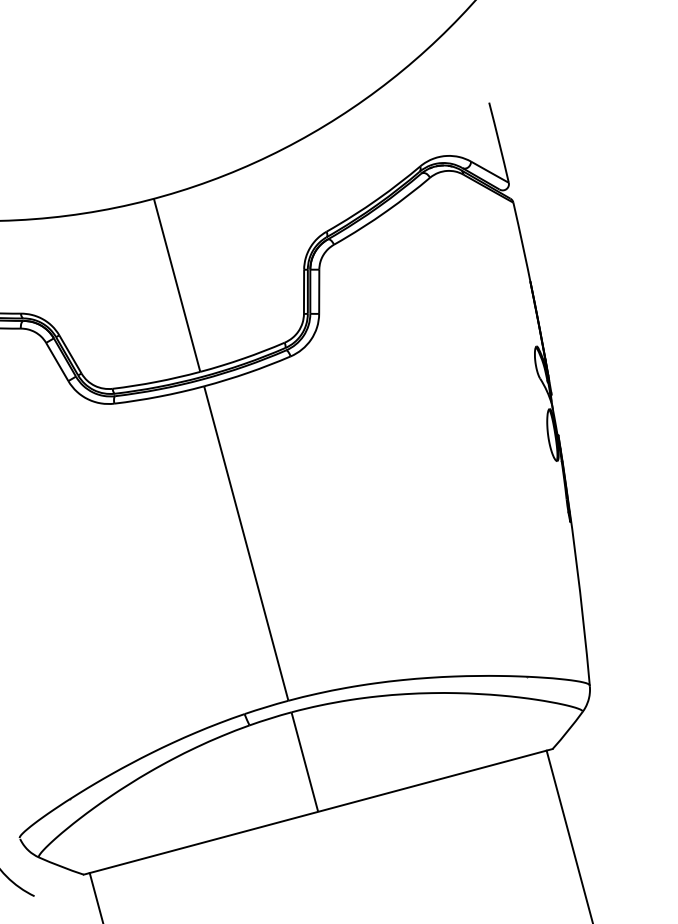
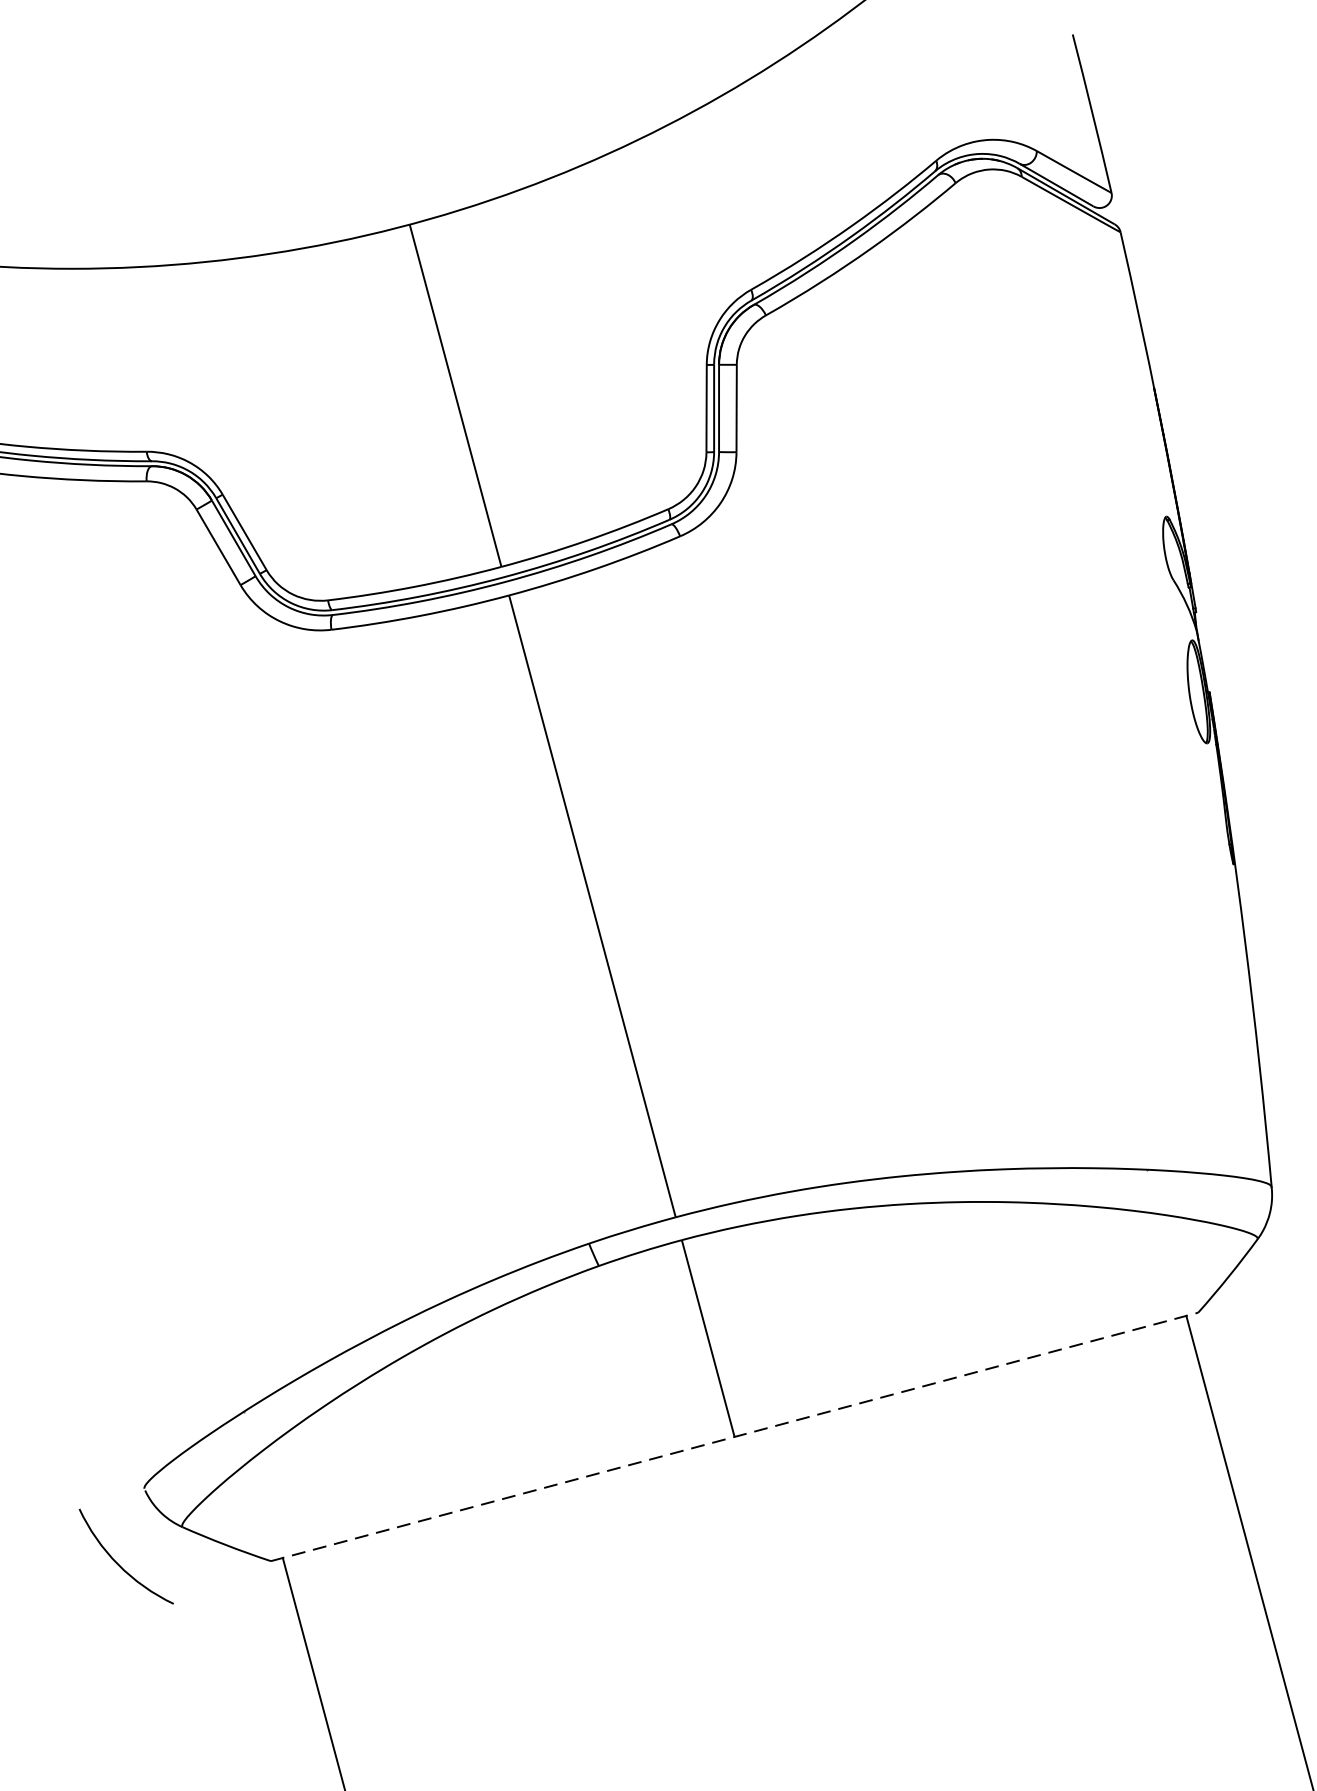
line: (318, 811) -> (735, 1436), solid -> dashed

